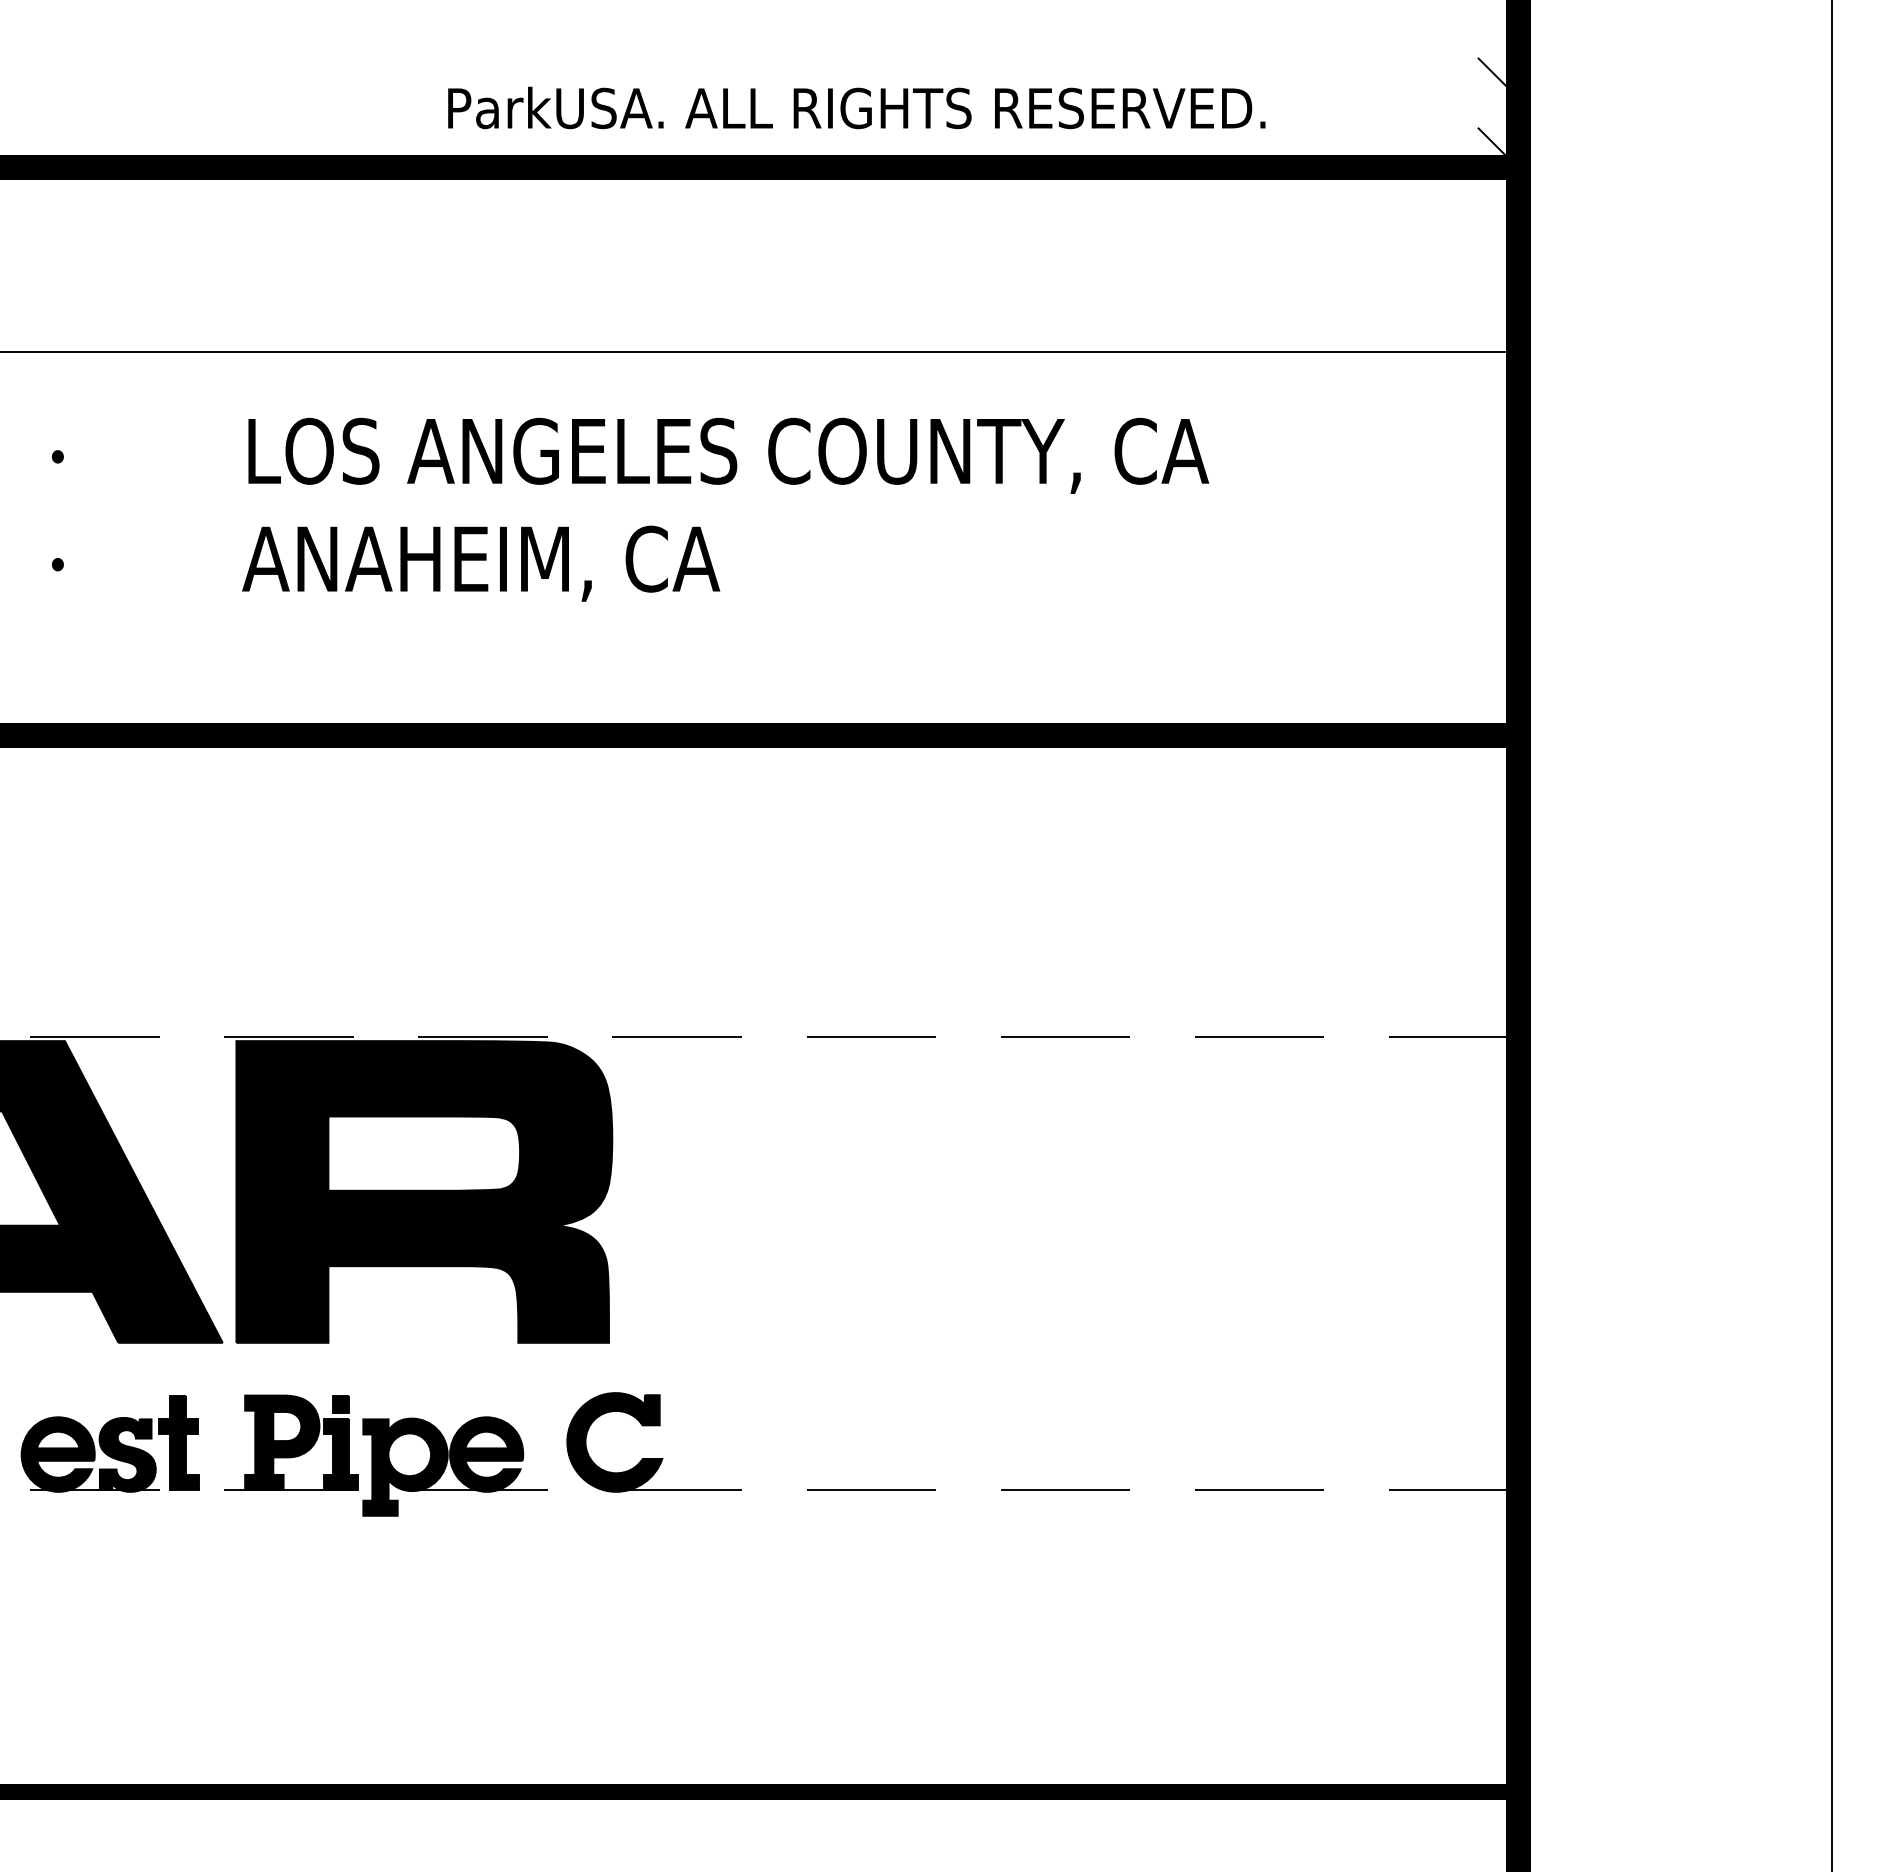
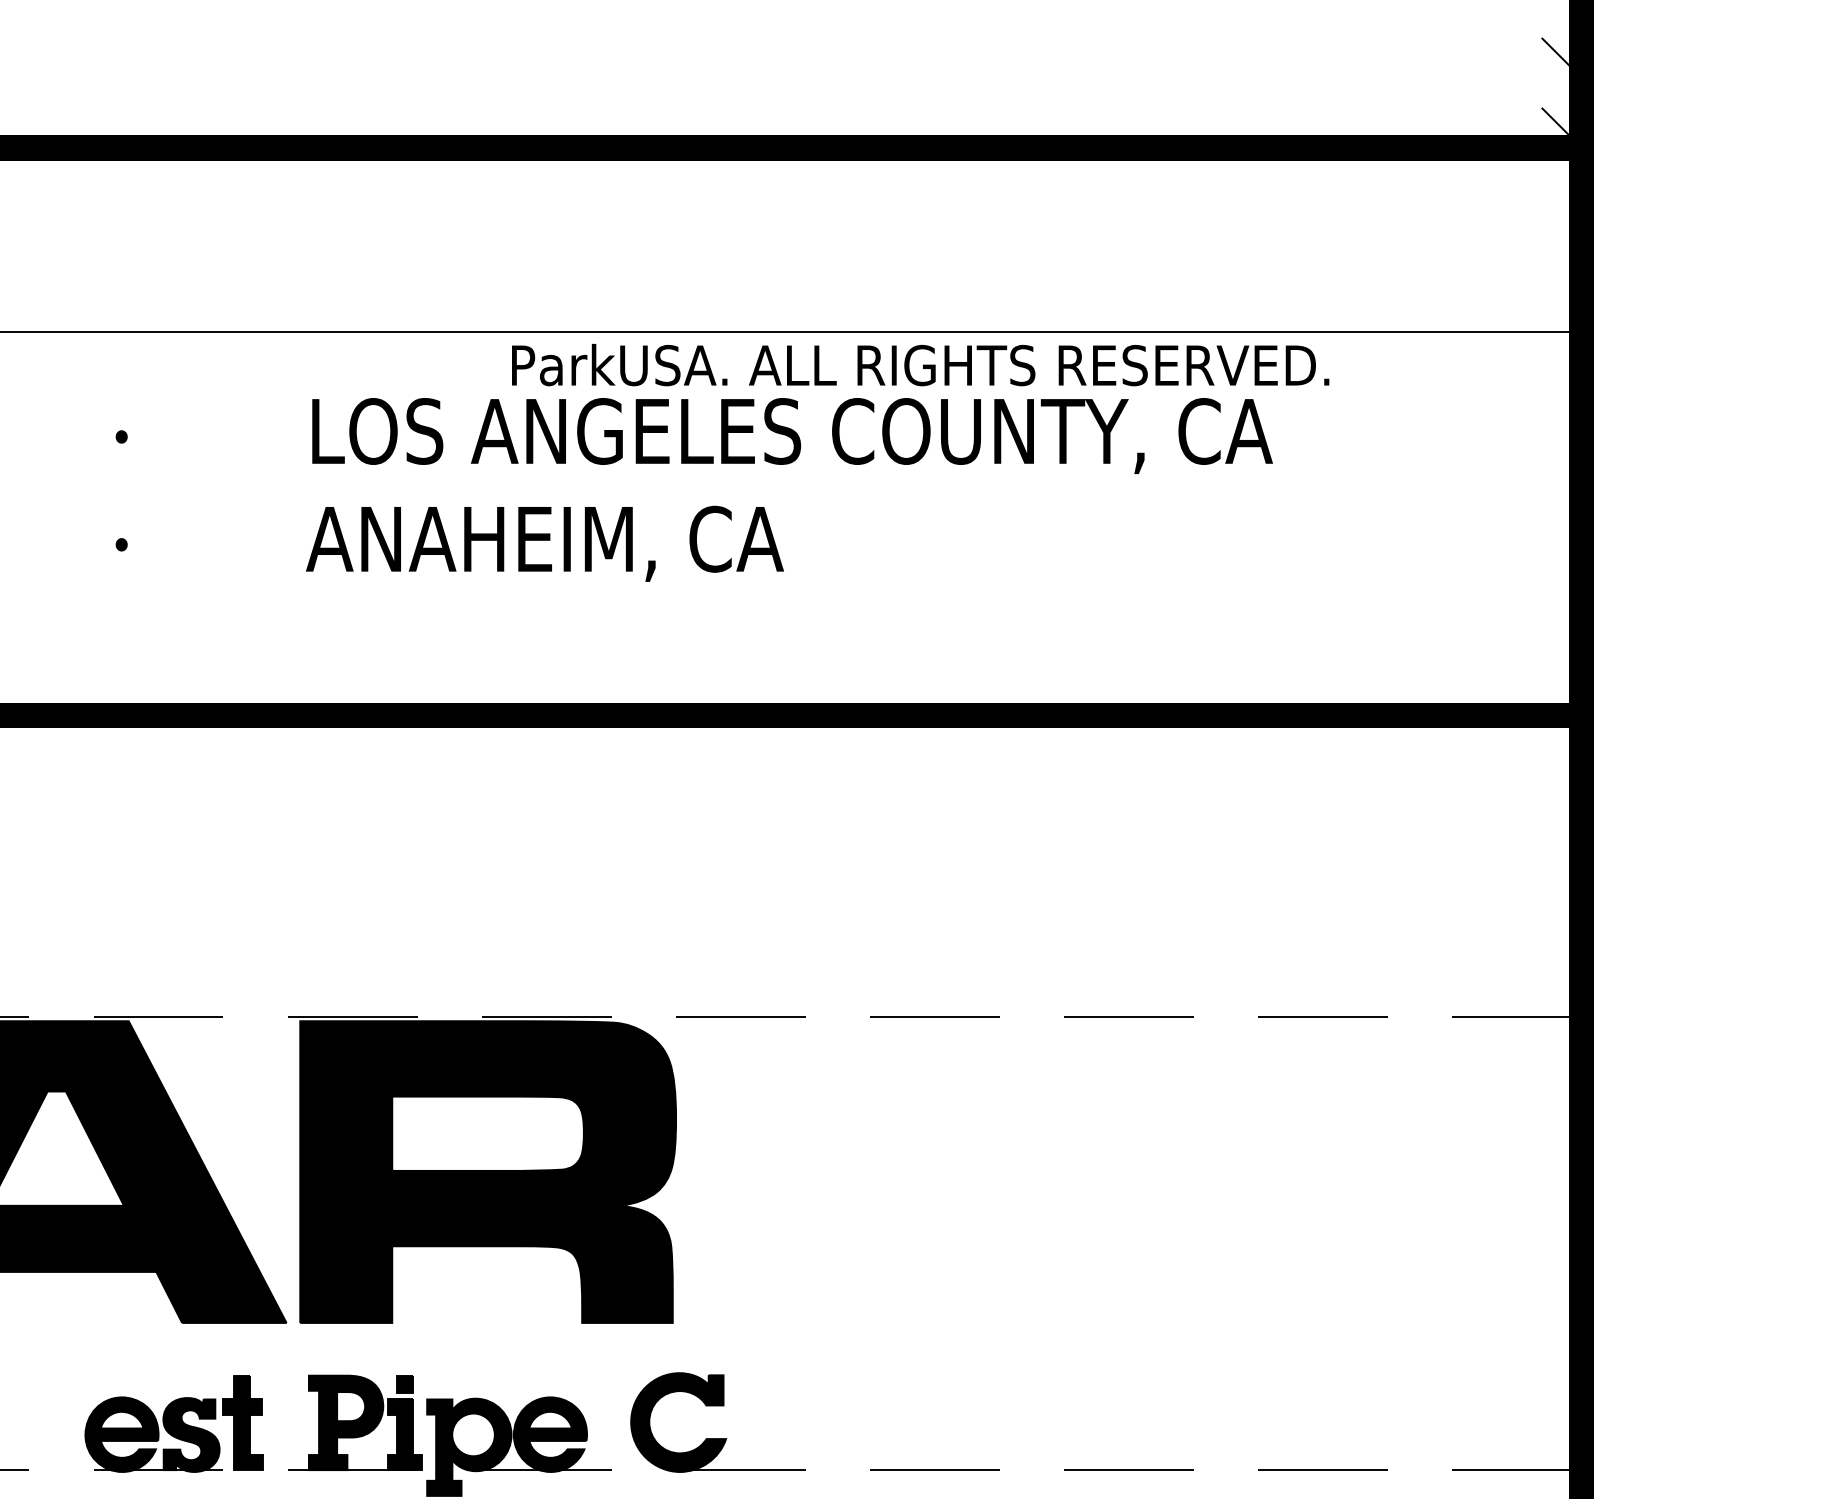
text: (856, 107) -> (920, 364), moved

